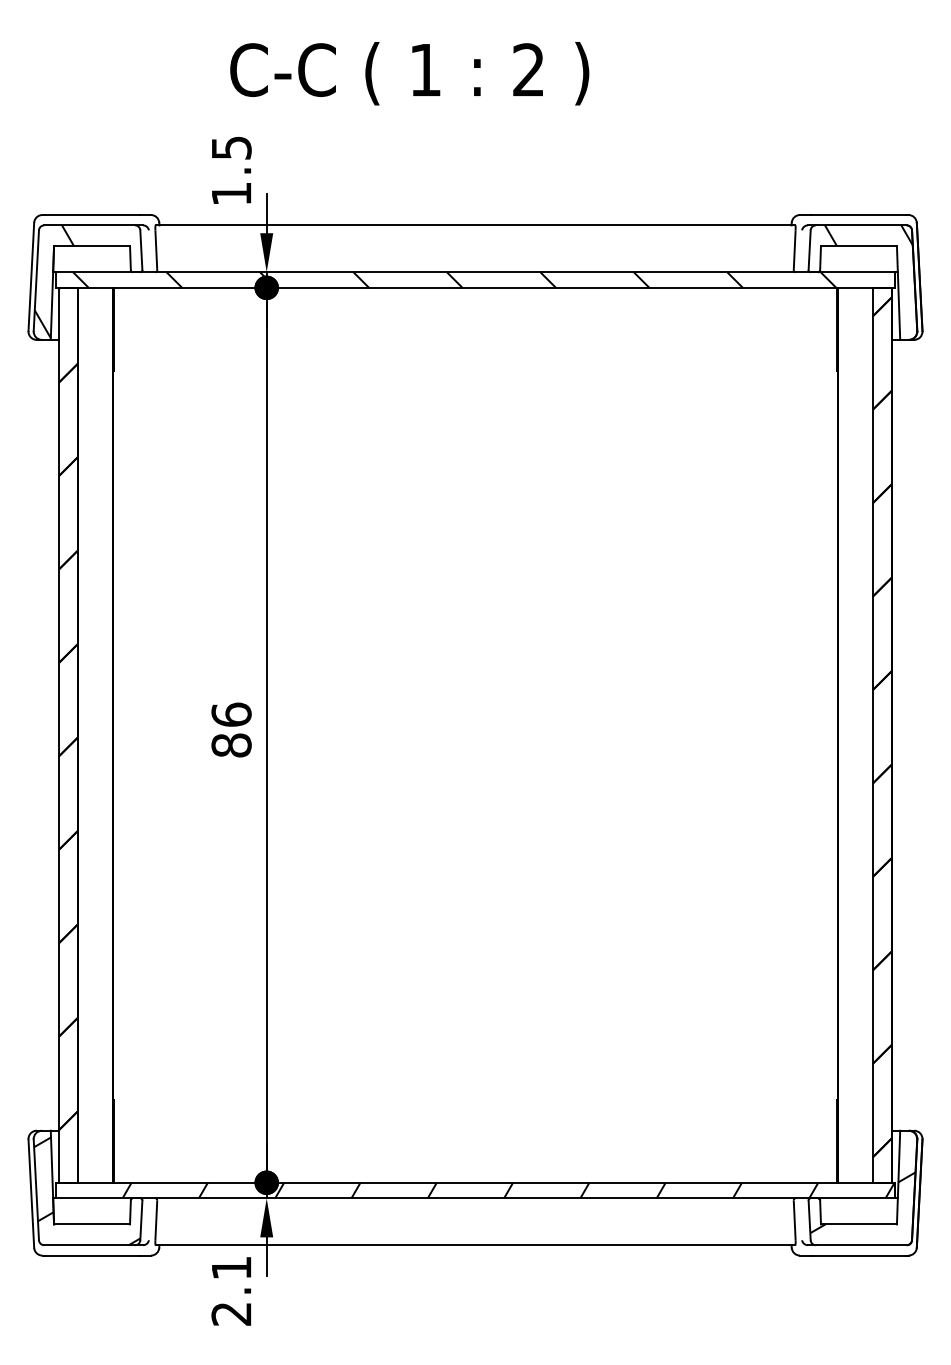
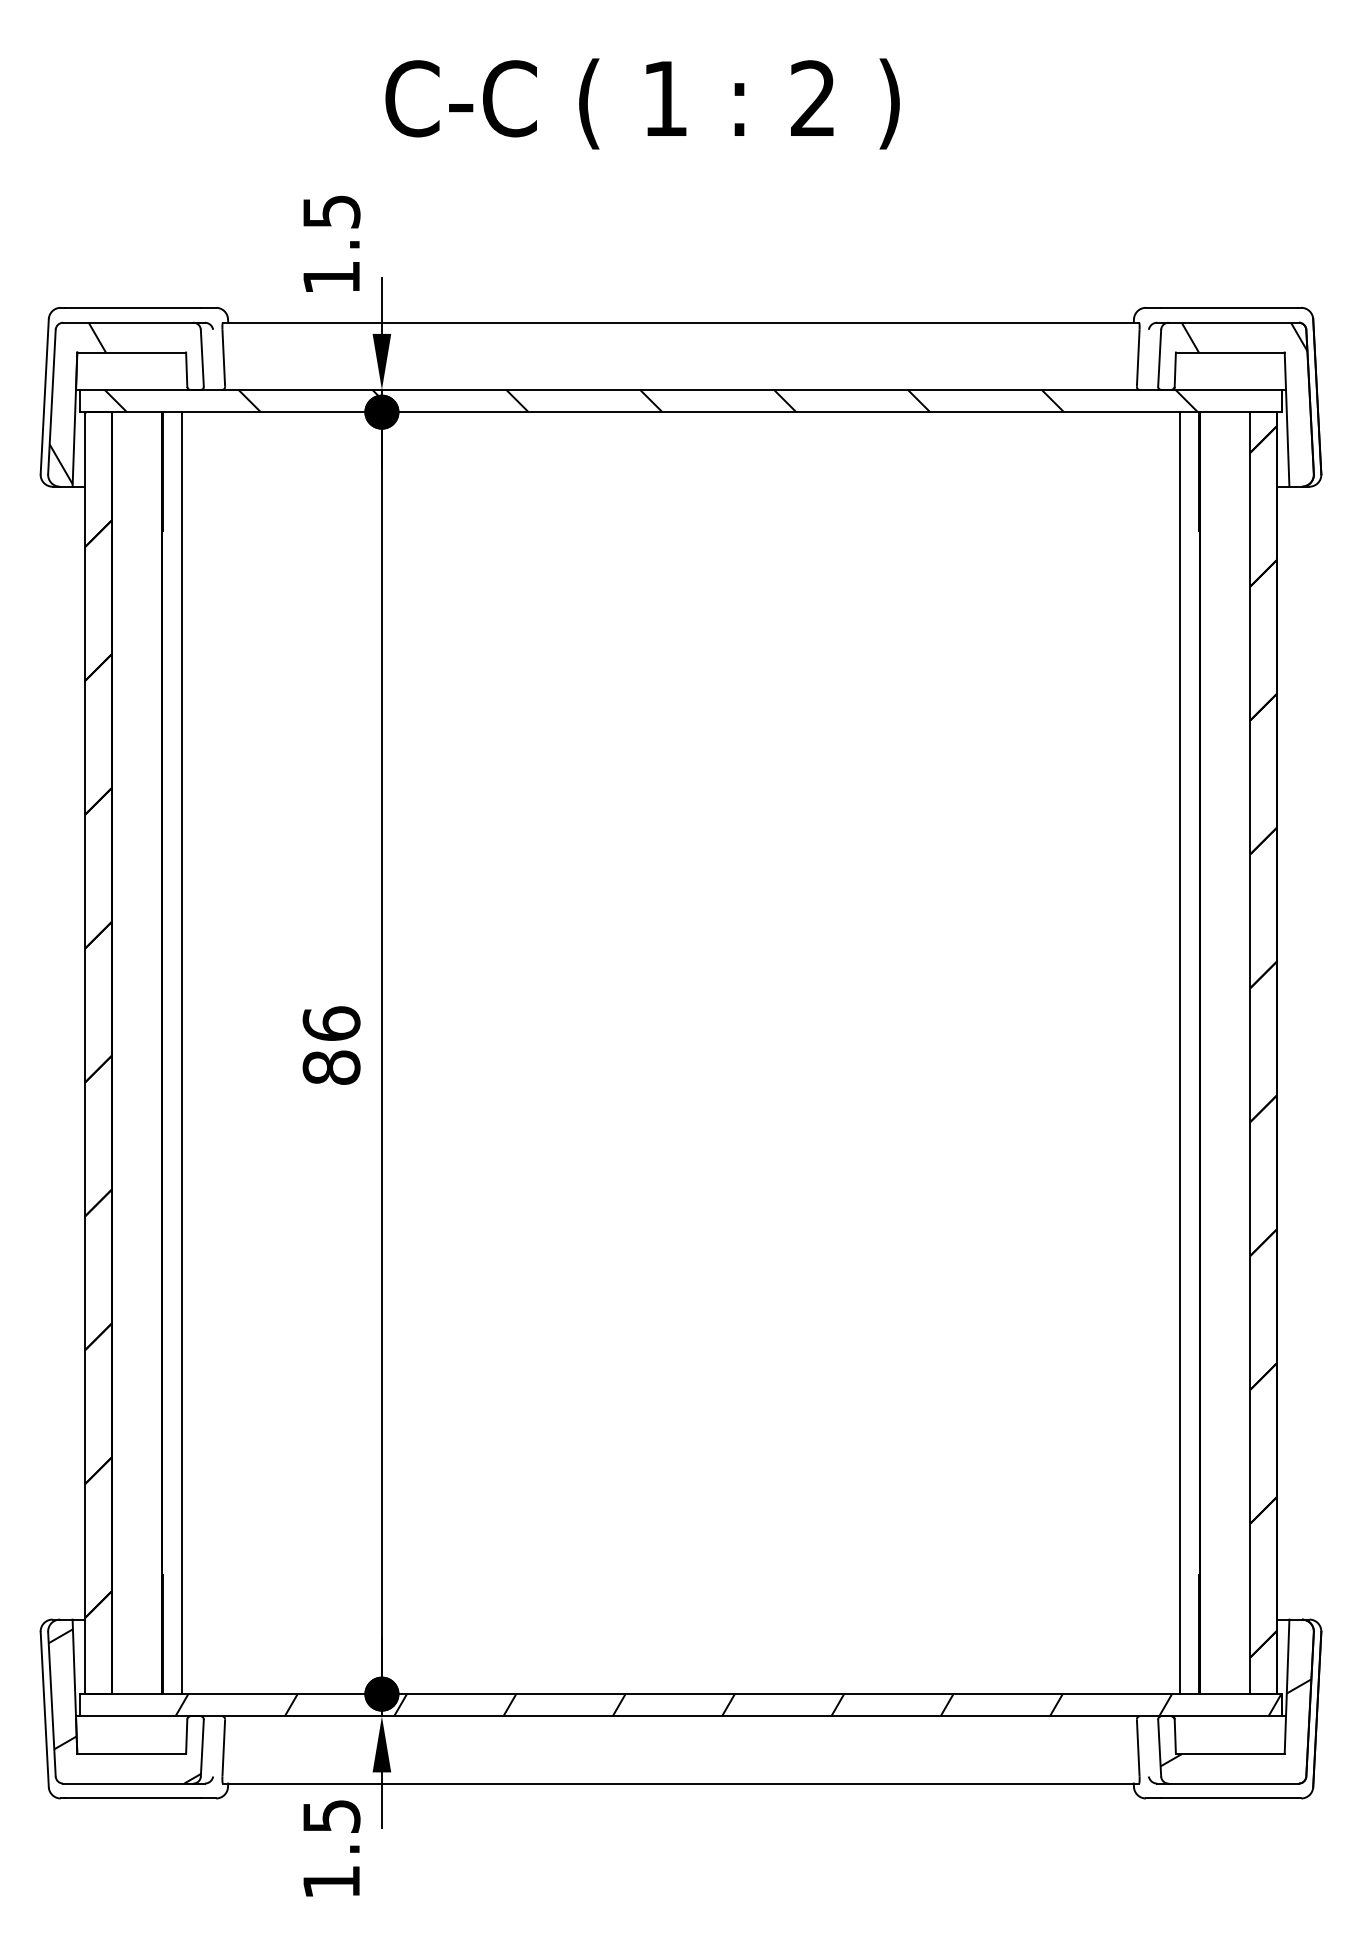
text: (409, 73) -> (642, 103), moved
line: (126, 734) -> (181, 1051), added
line: (824, 734) -> (1180, 1051), added
text: (231, 1291) -> (331, 1849), 2.1 -> 1.5

